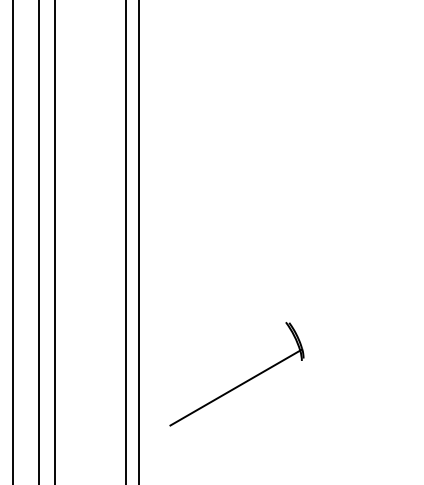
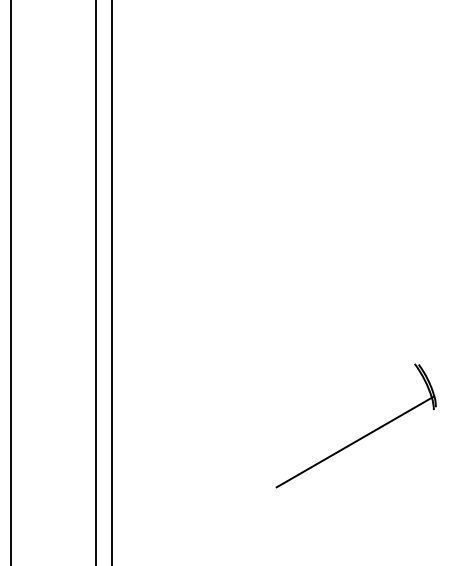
part: (242, 382) -> (362, 435), moved

